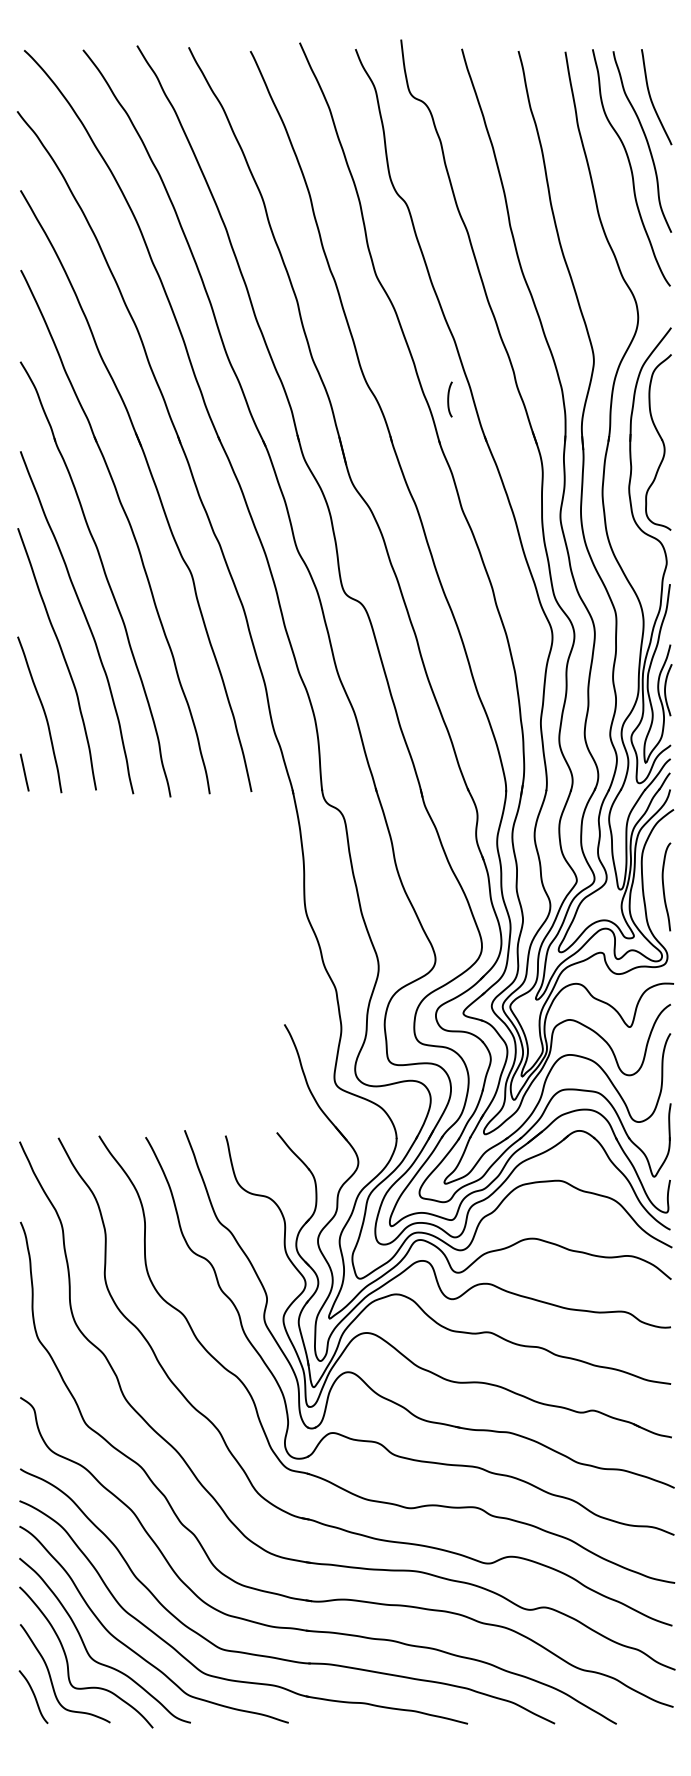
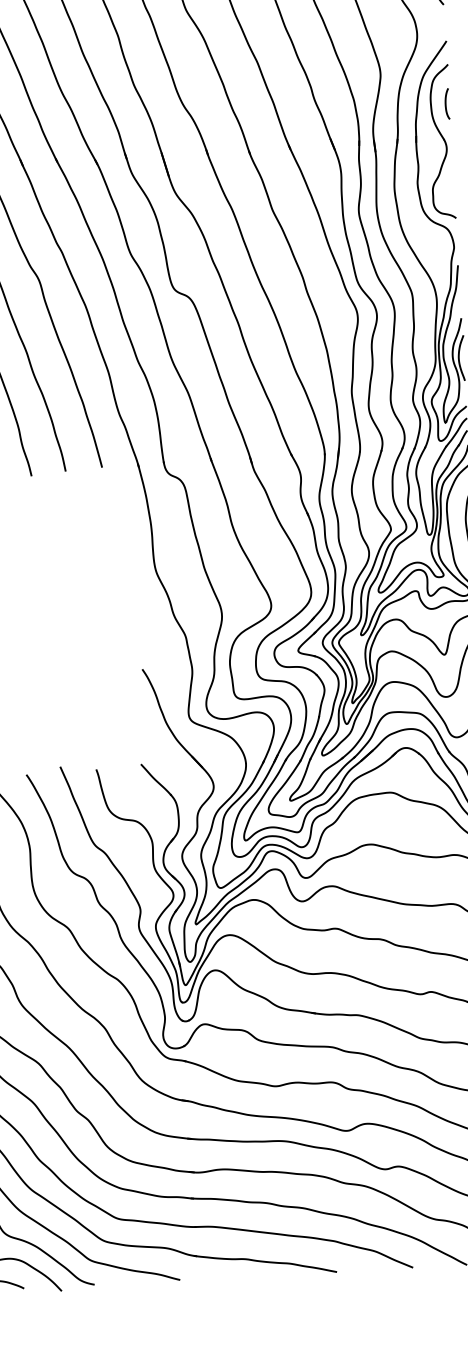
curve: (449, 399) -> (446, 103), moved

